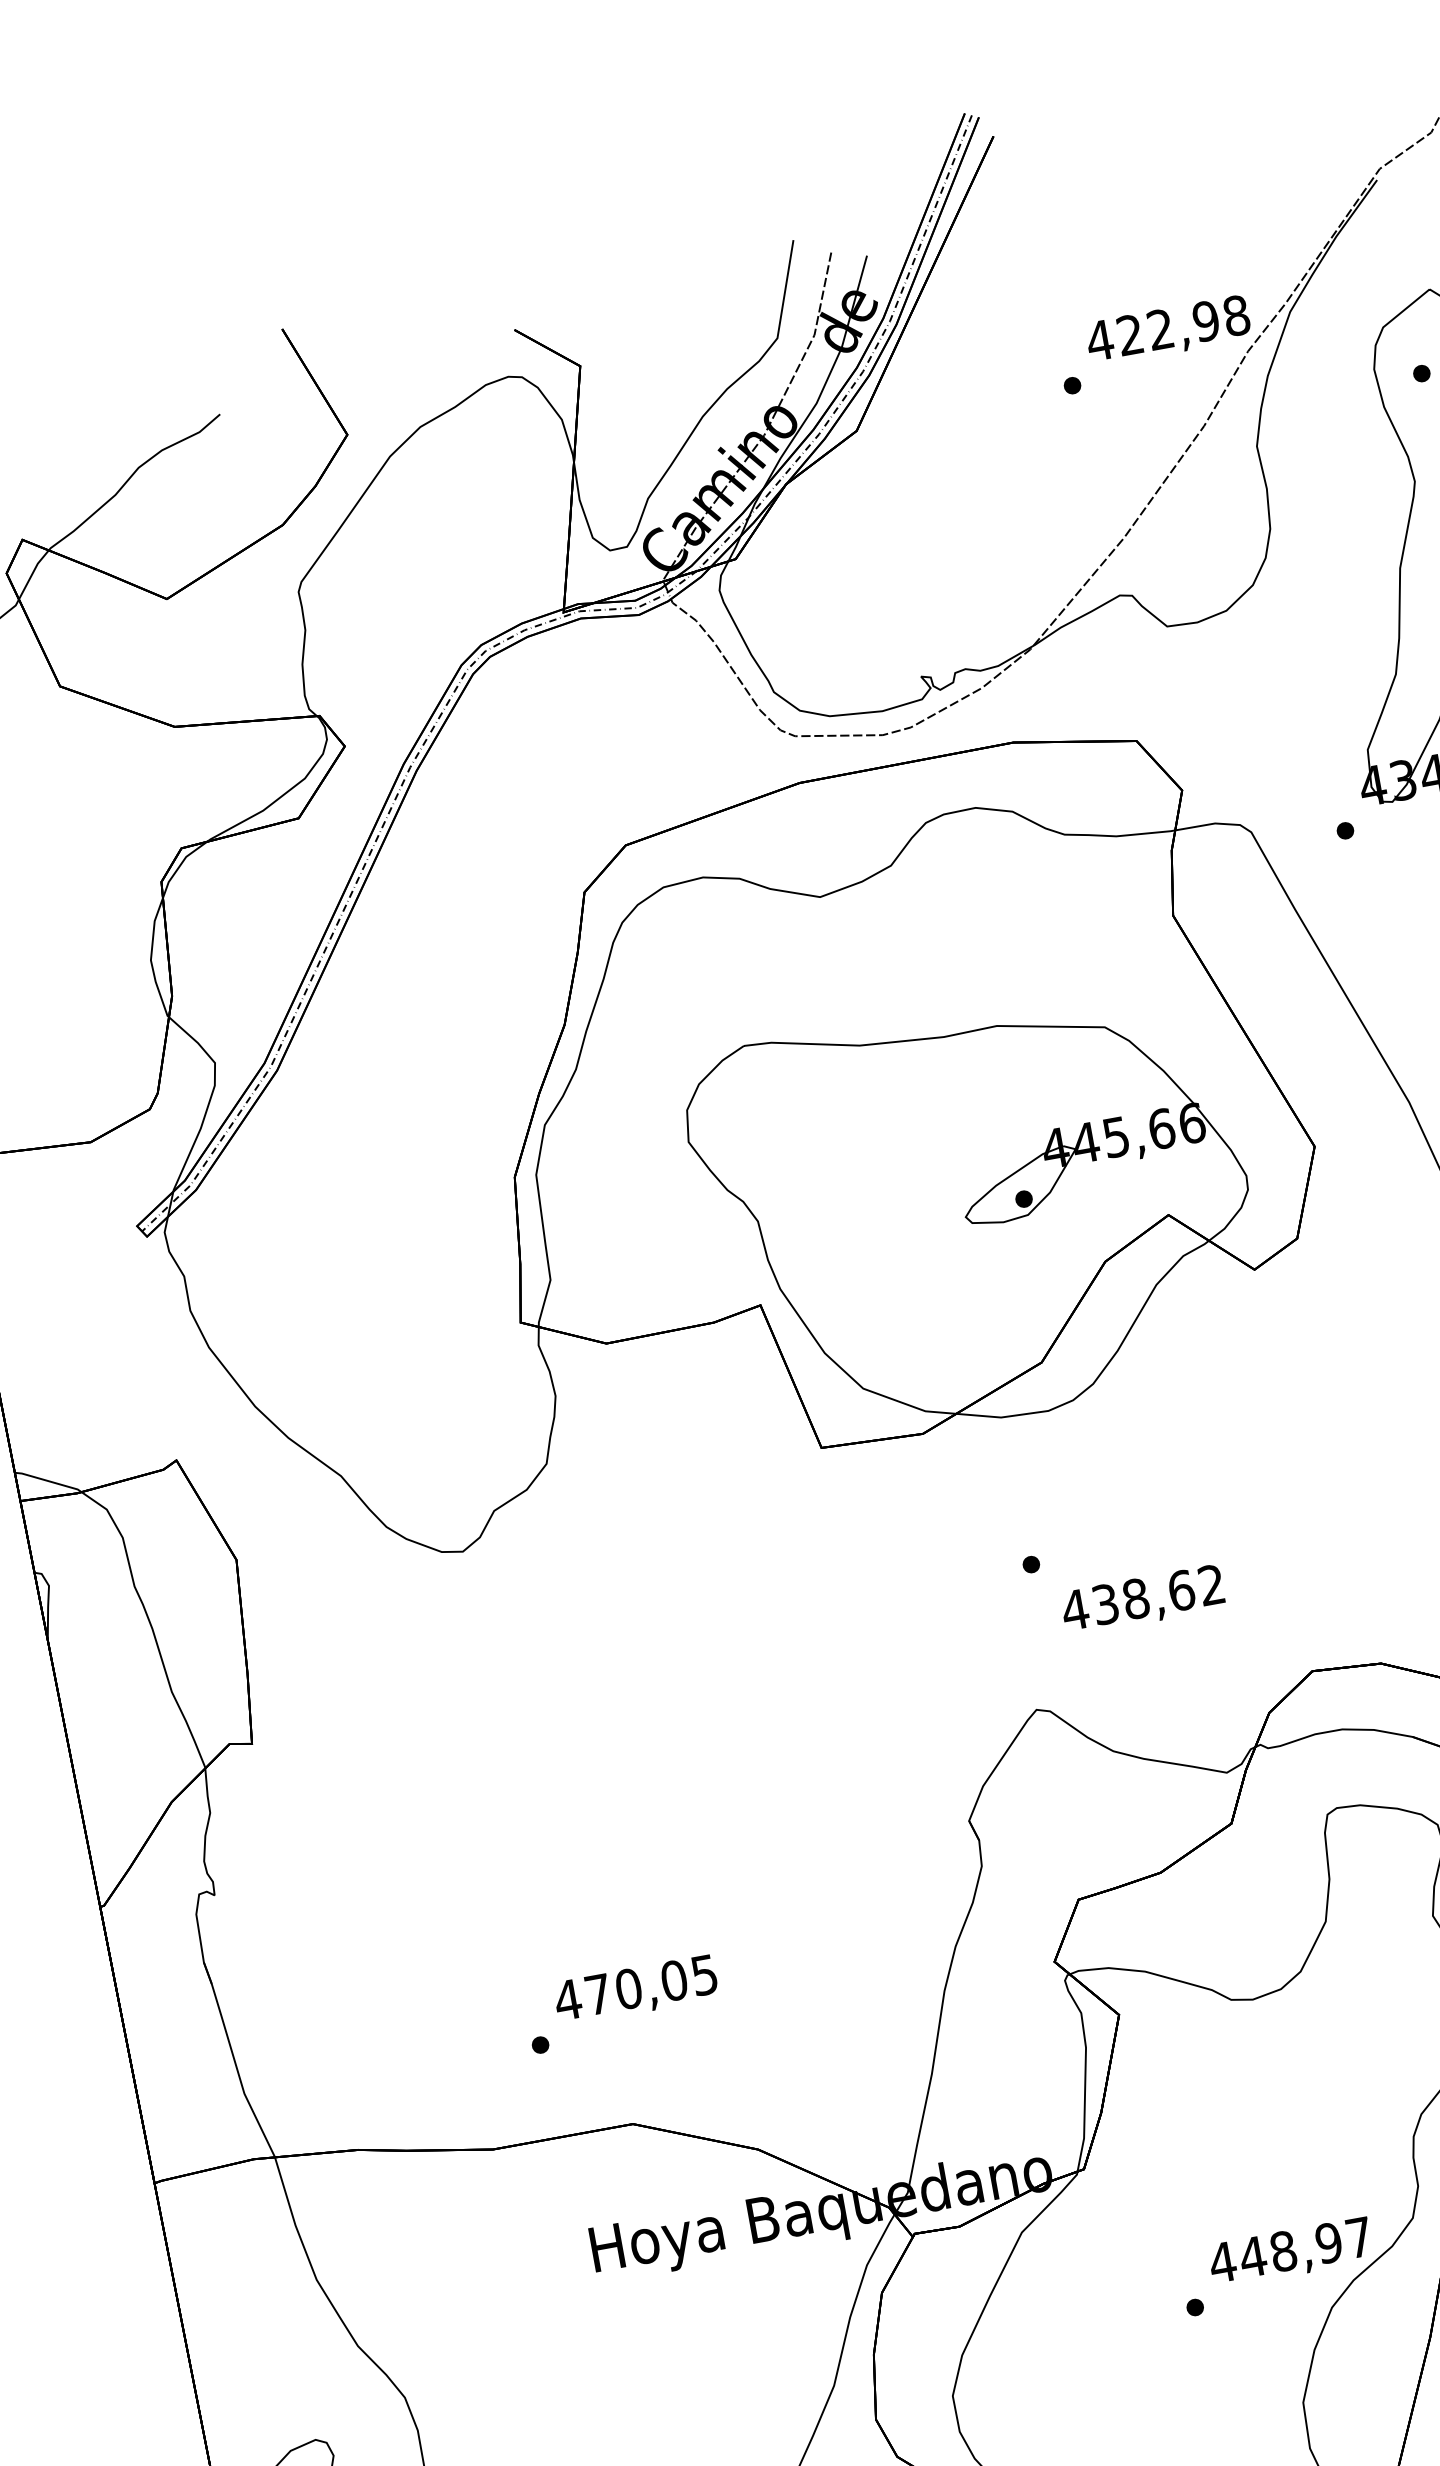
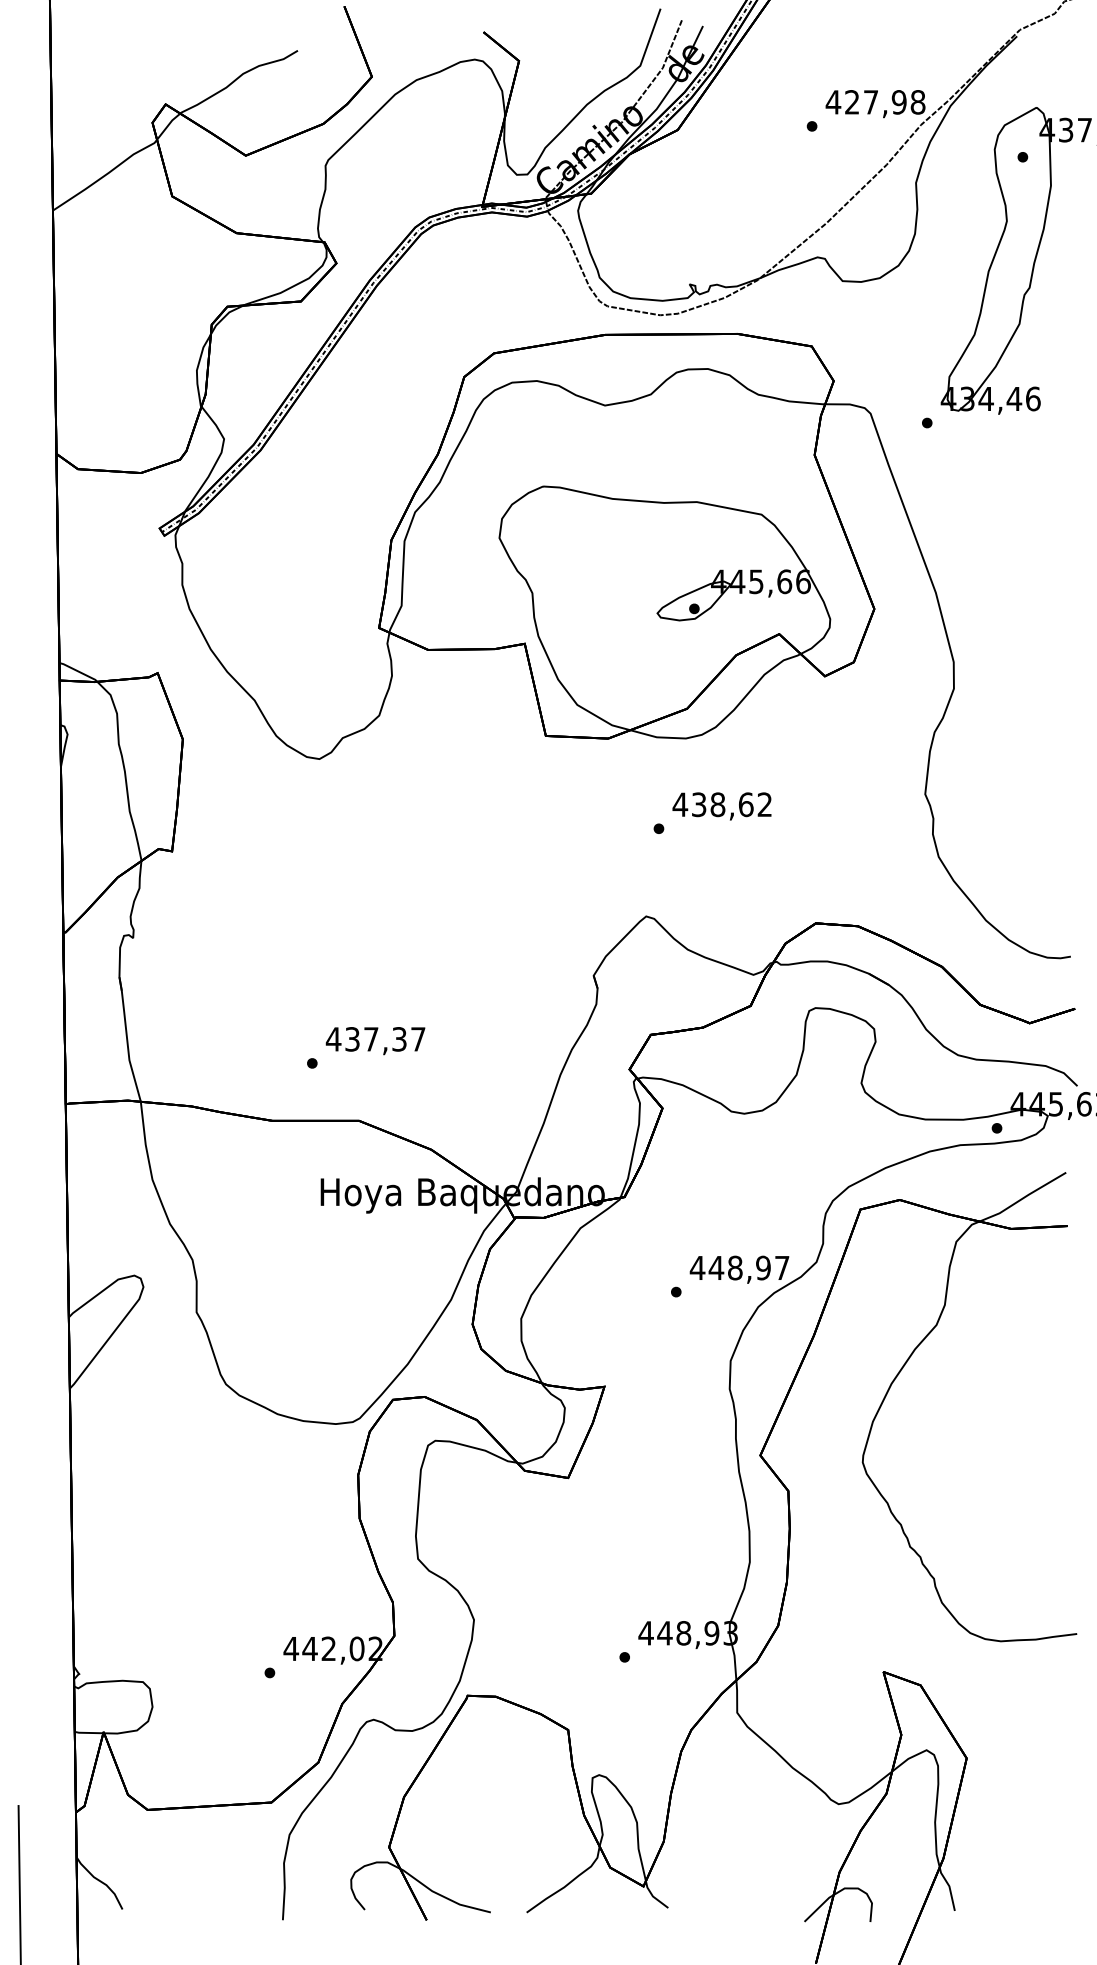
text: (1159, 329) -> (870, 102), 422,98 -> 427,98
text: (1142, 1600) -> (721, 806), moved
text: (651, 1985) -> (385, 1039), 470,05 -> 437,37

